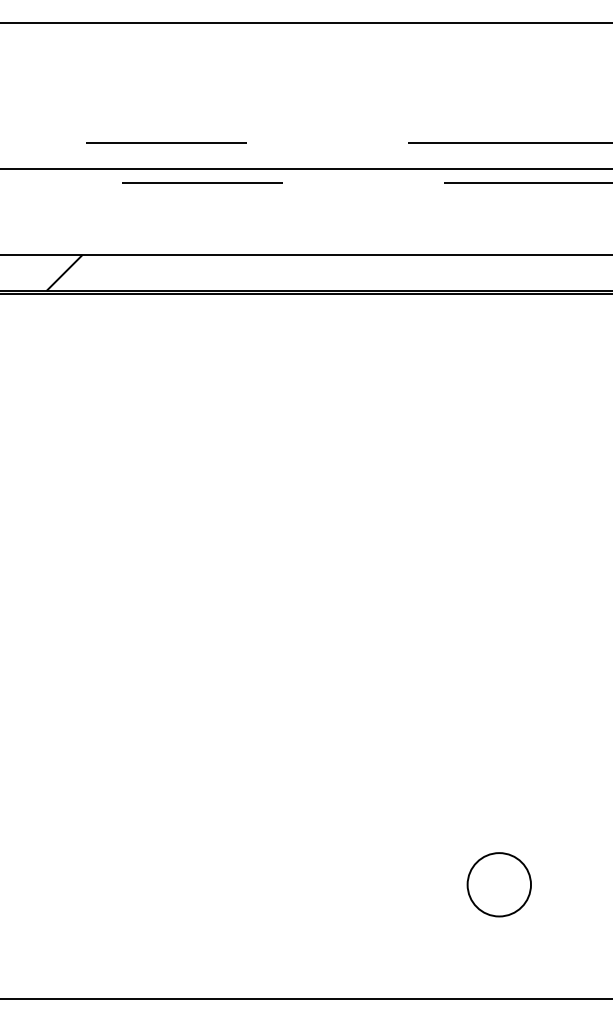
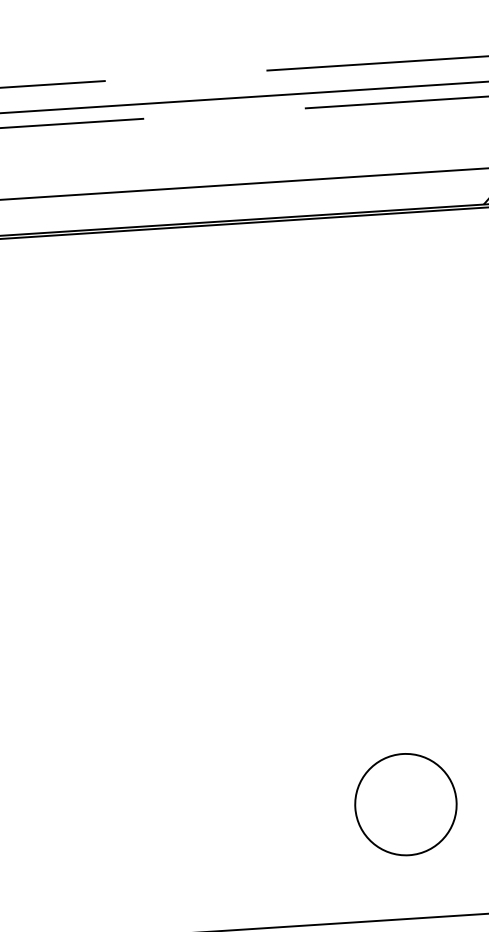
circle: (498, 884) -> (404, 804), size x1.6

